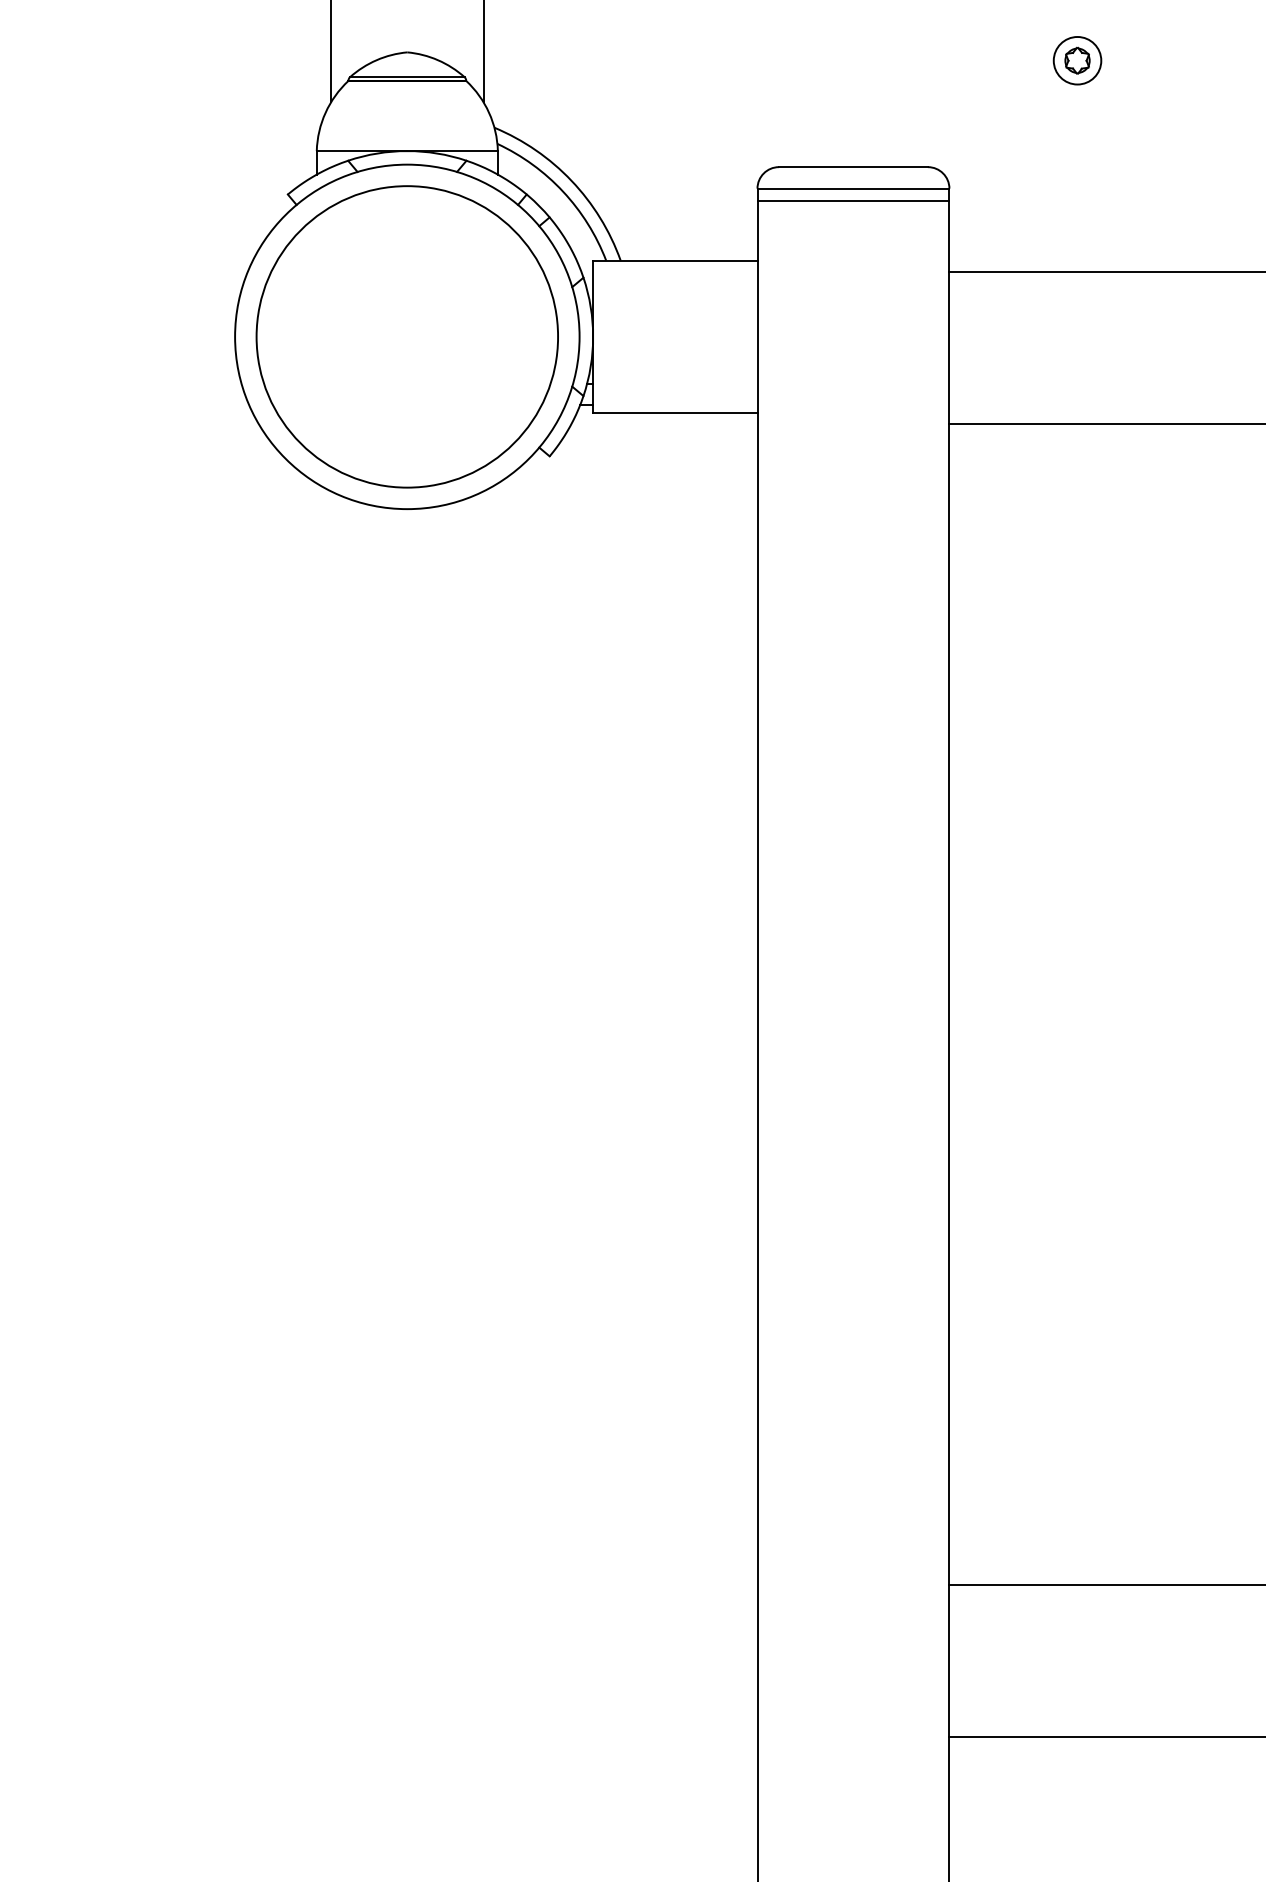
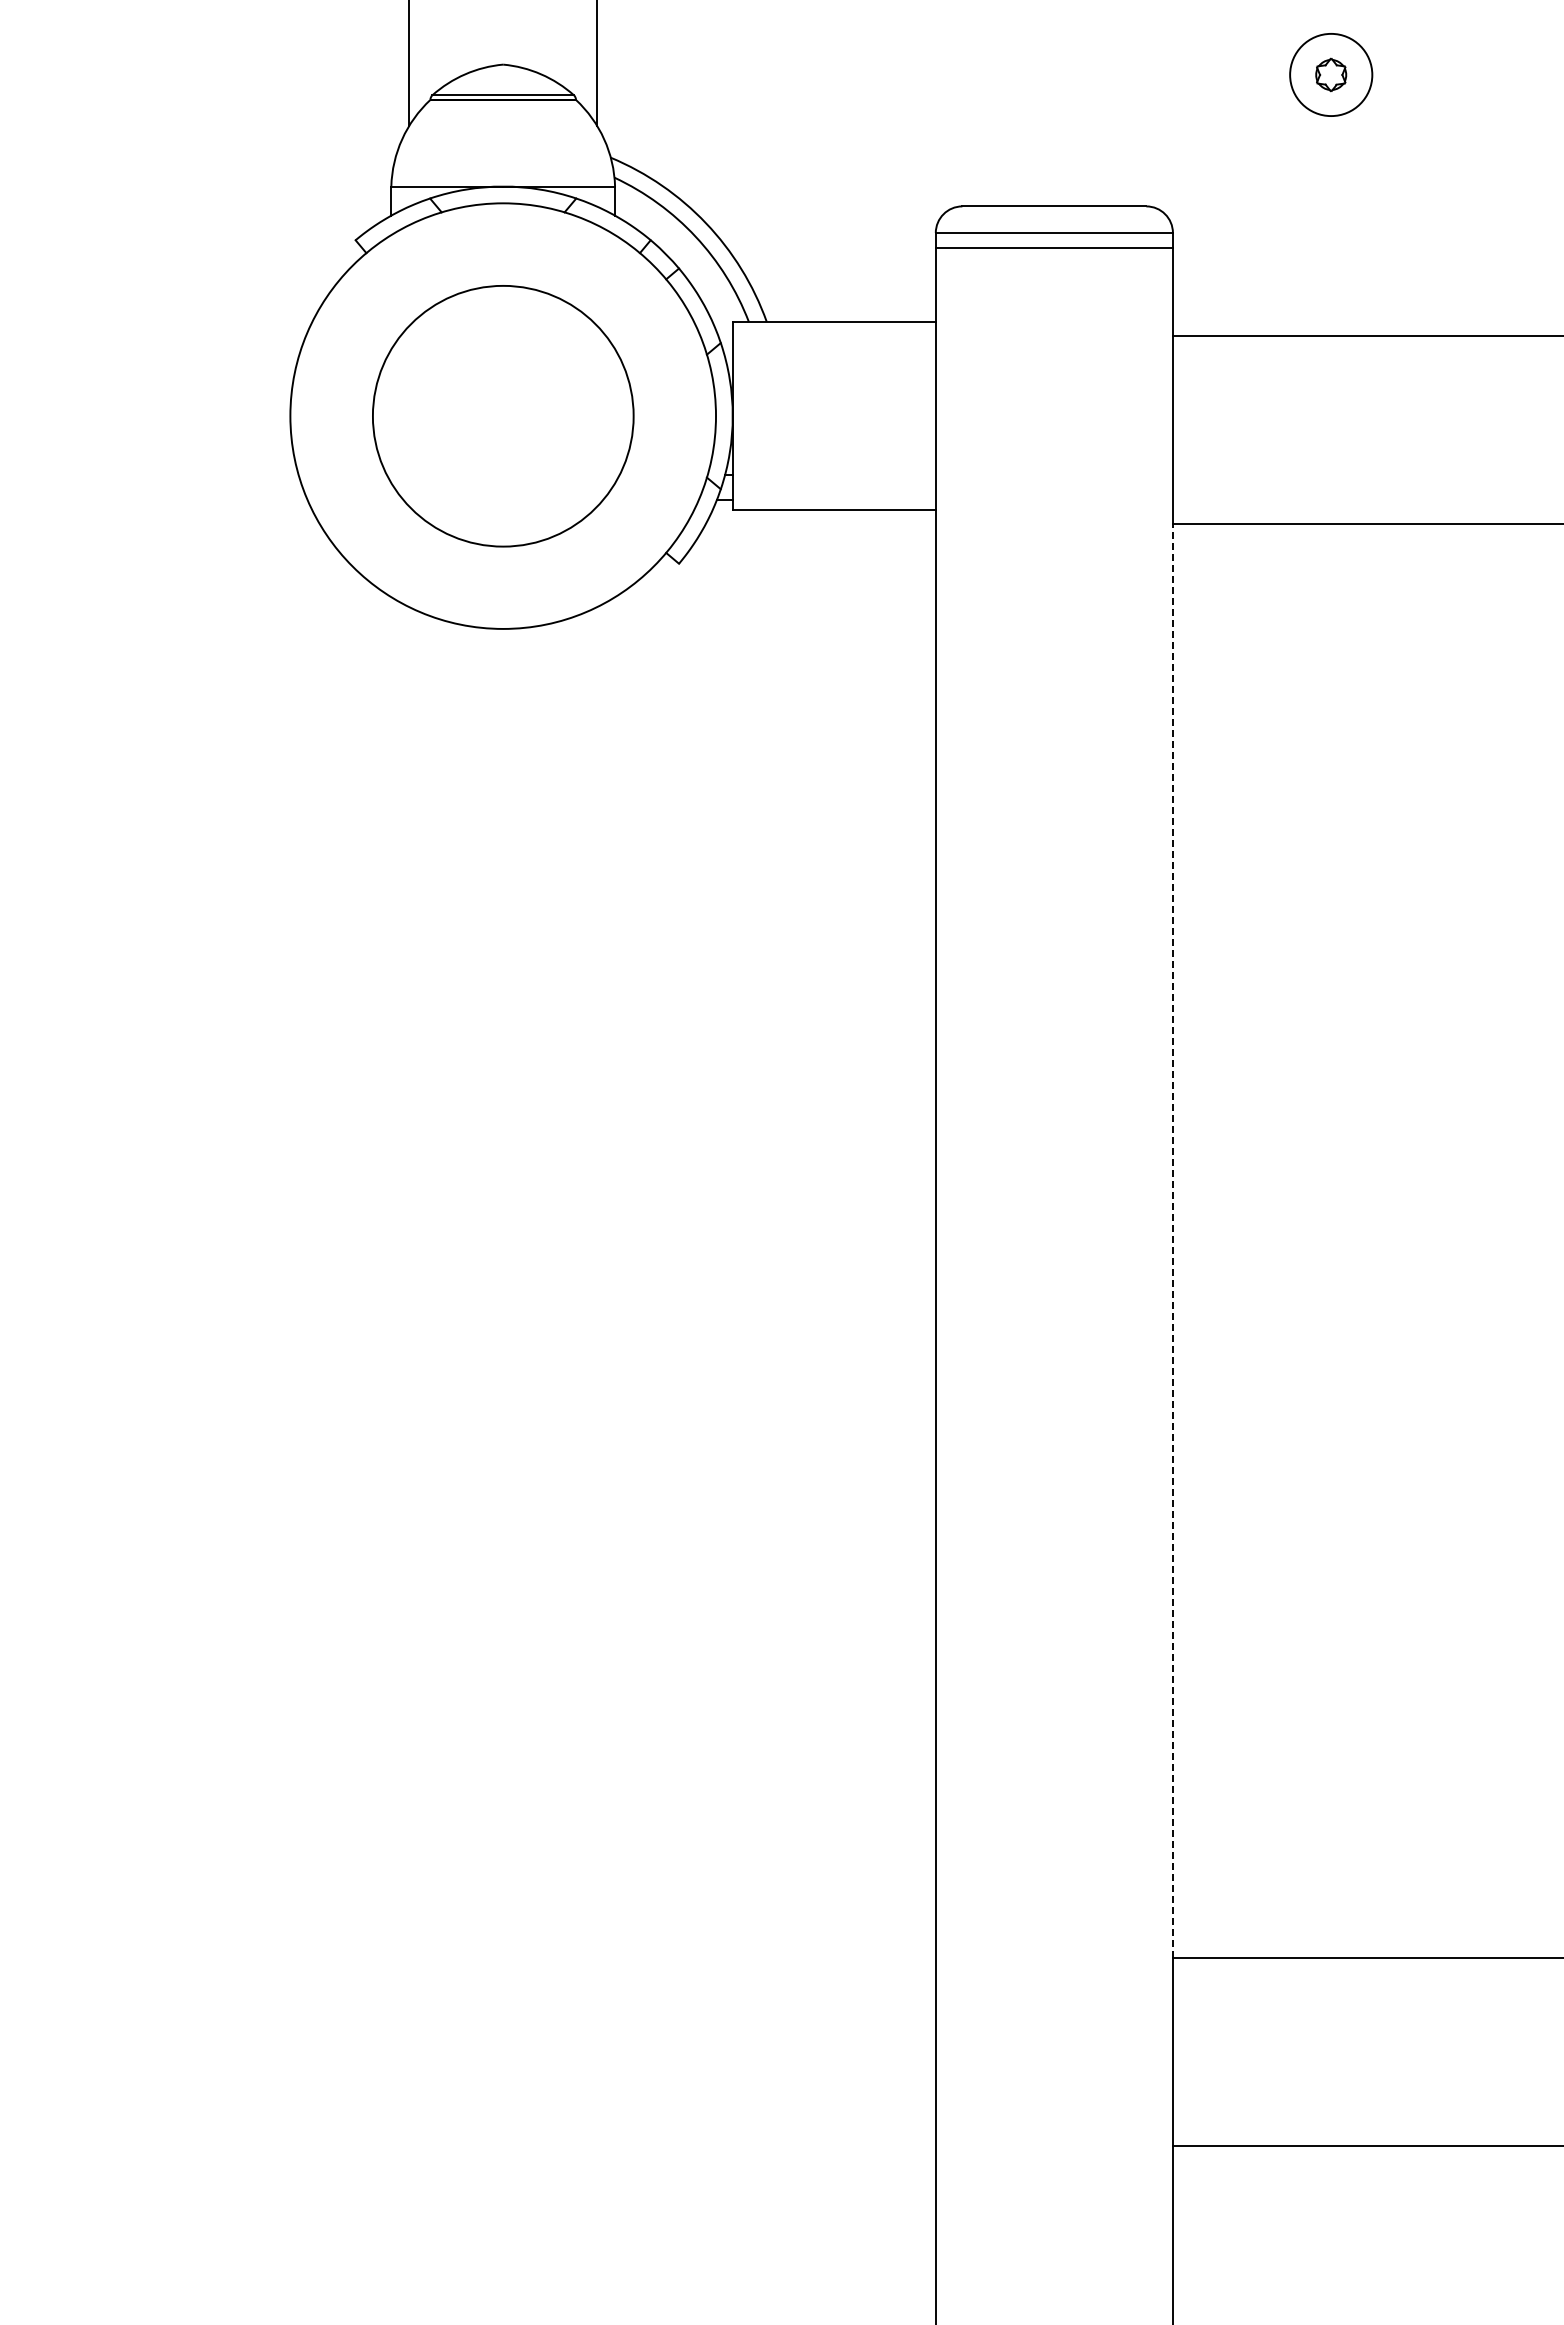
circle: (1076, 60) -> (1330, 74), size x1.4
circle: (407, 337) -> (503, 416), size x0.7
line: (949, 1004) -> (1172, 1241), solid -> dashed

